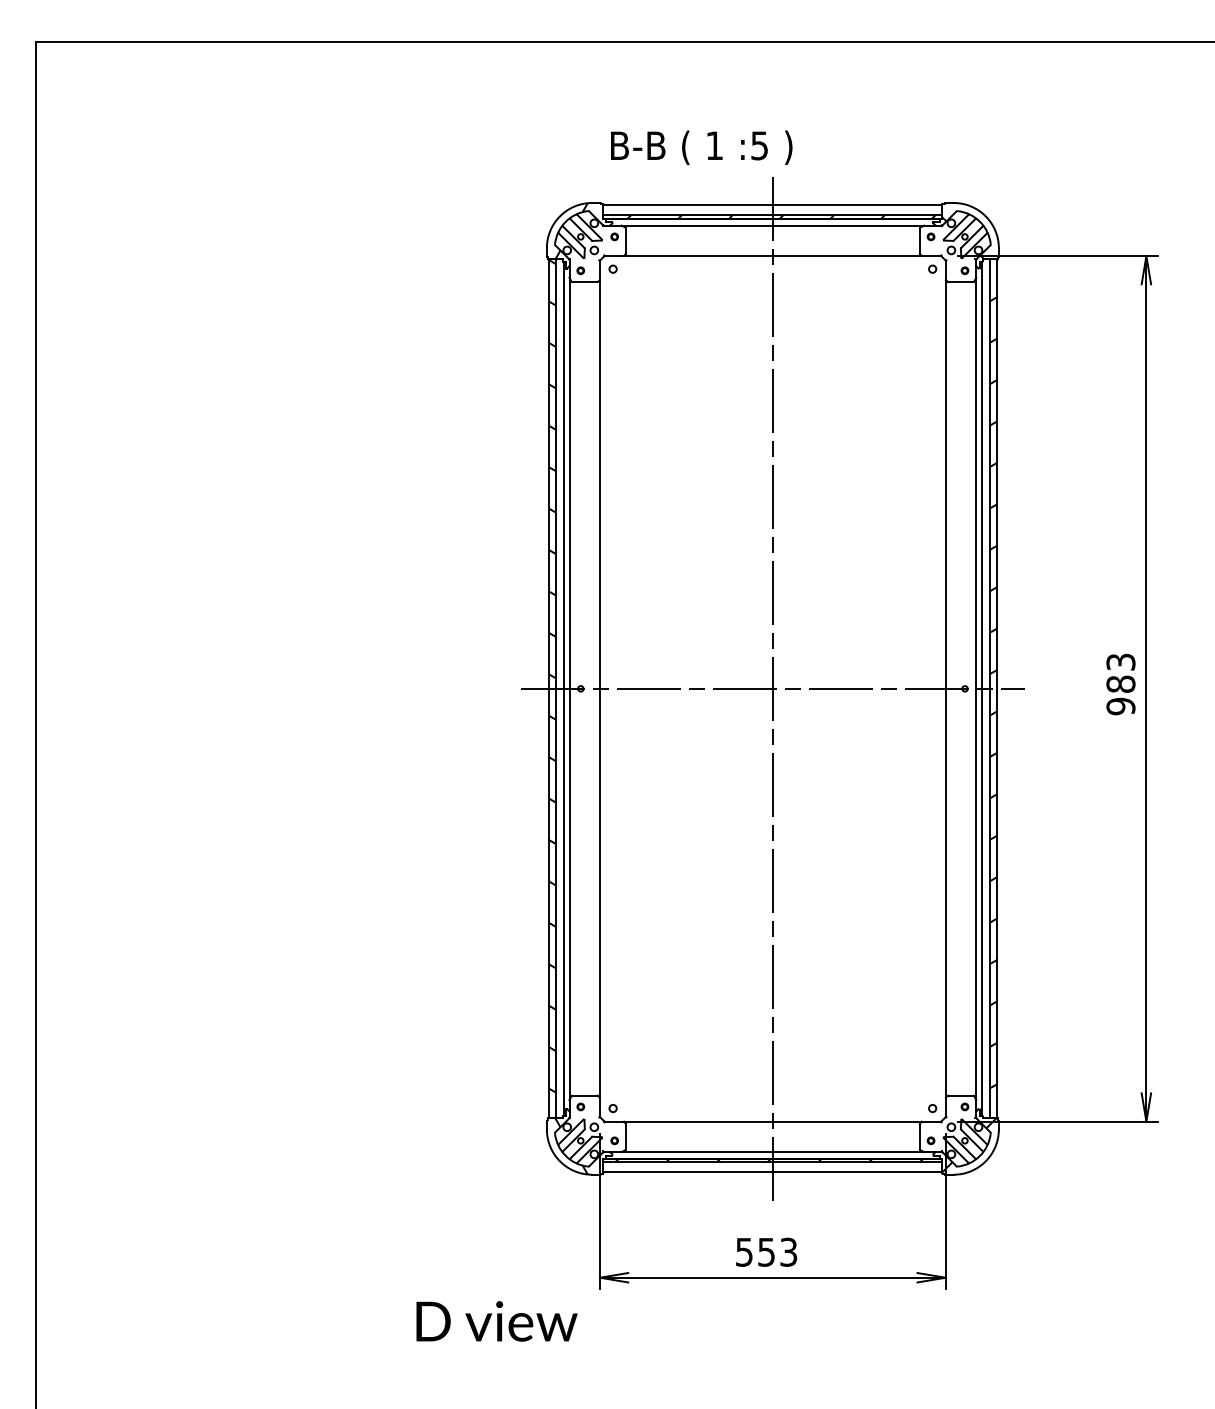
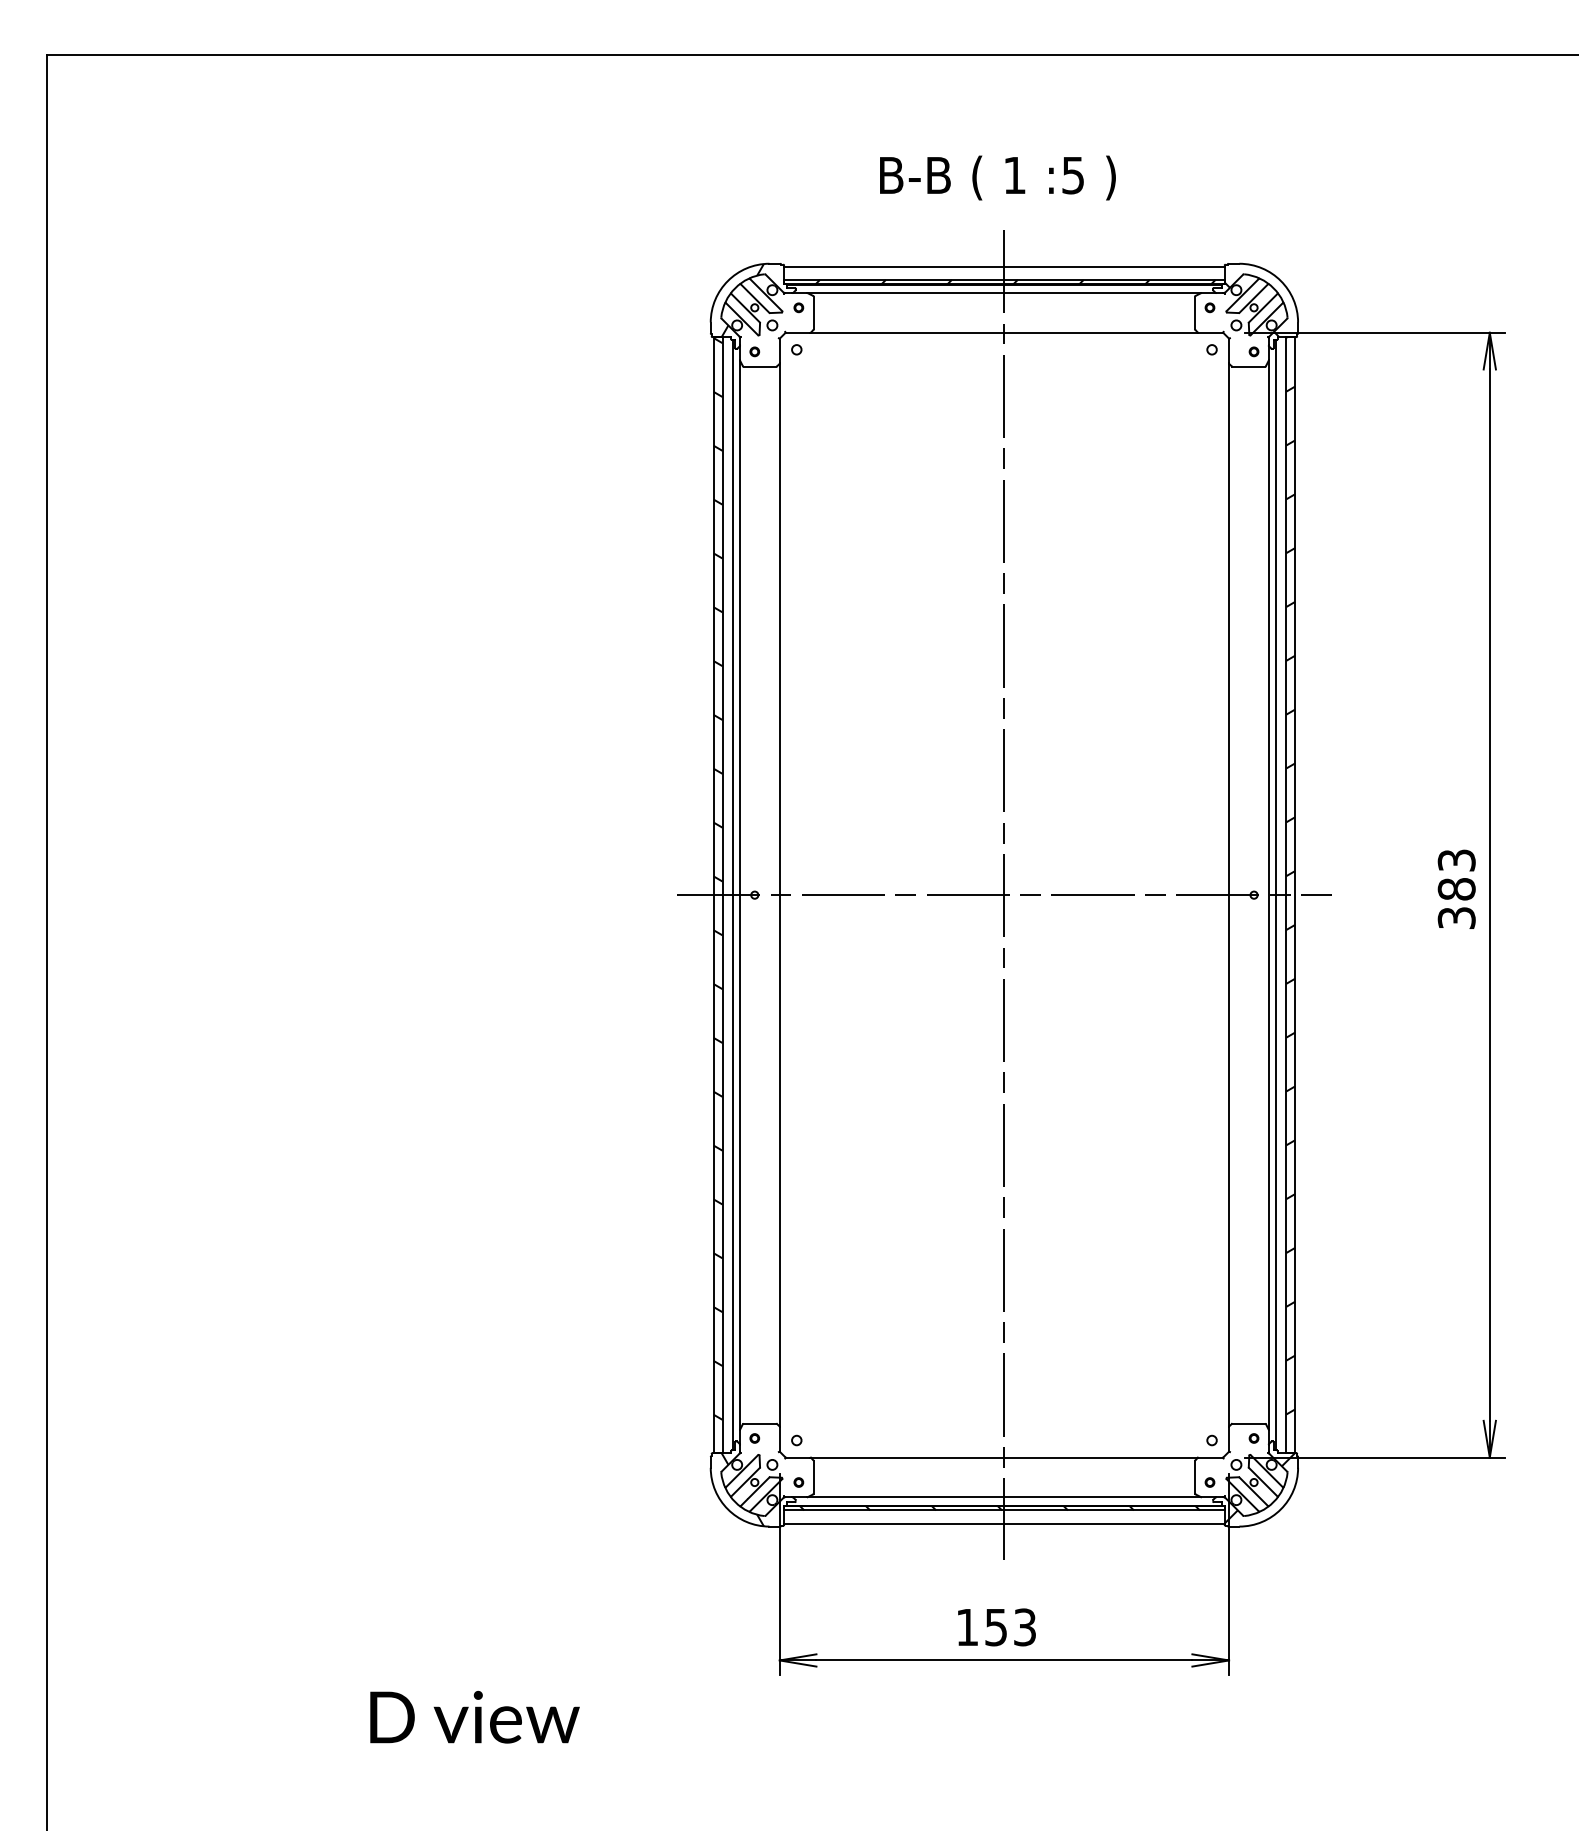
text: (701, 147) -> (997, 177), moved
text: (1120, 706) -> (1456, 917), 983 -> 383
text: (743, 1252) -> (966, 1627), 553 -> 153
text: (496, 1320) -> (474, 1716), moved

